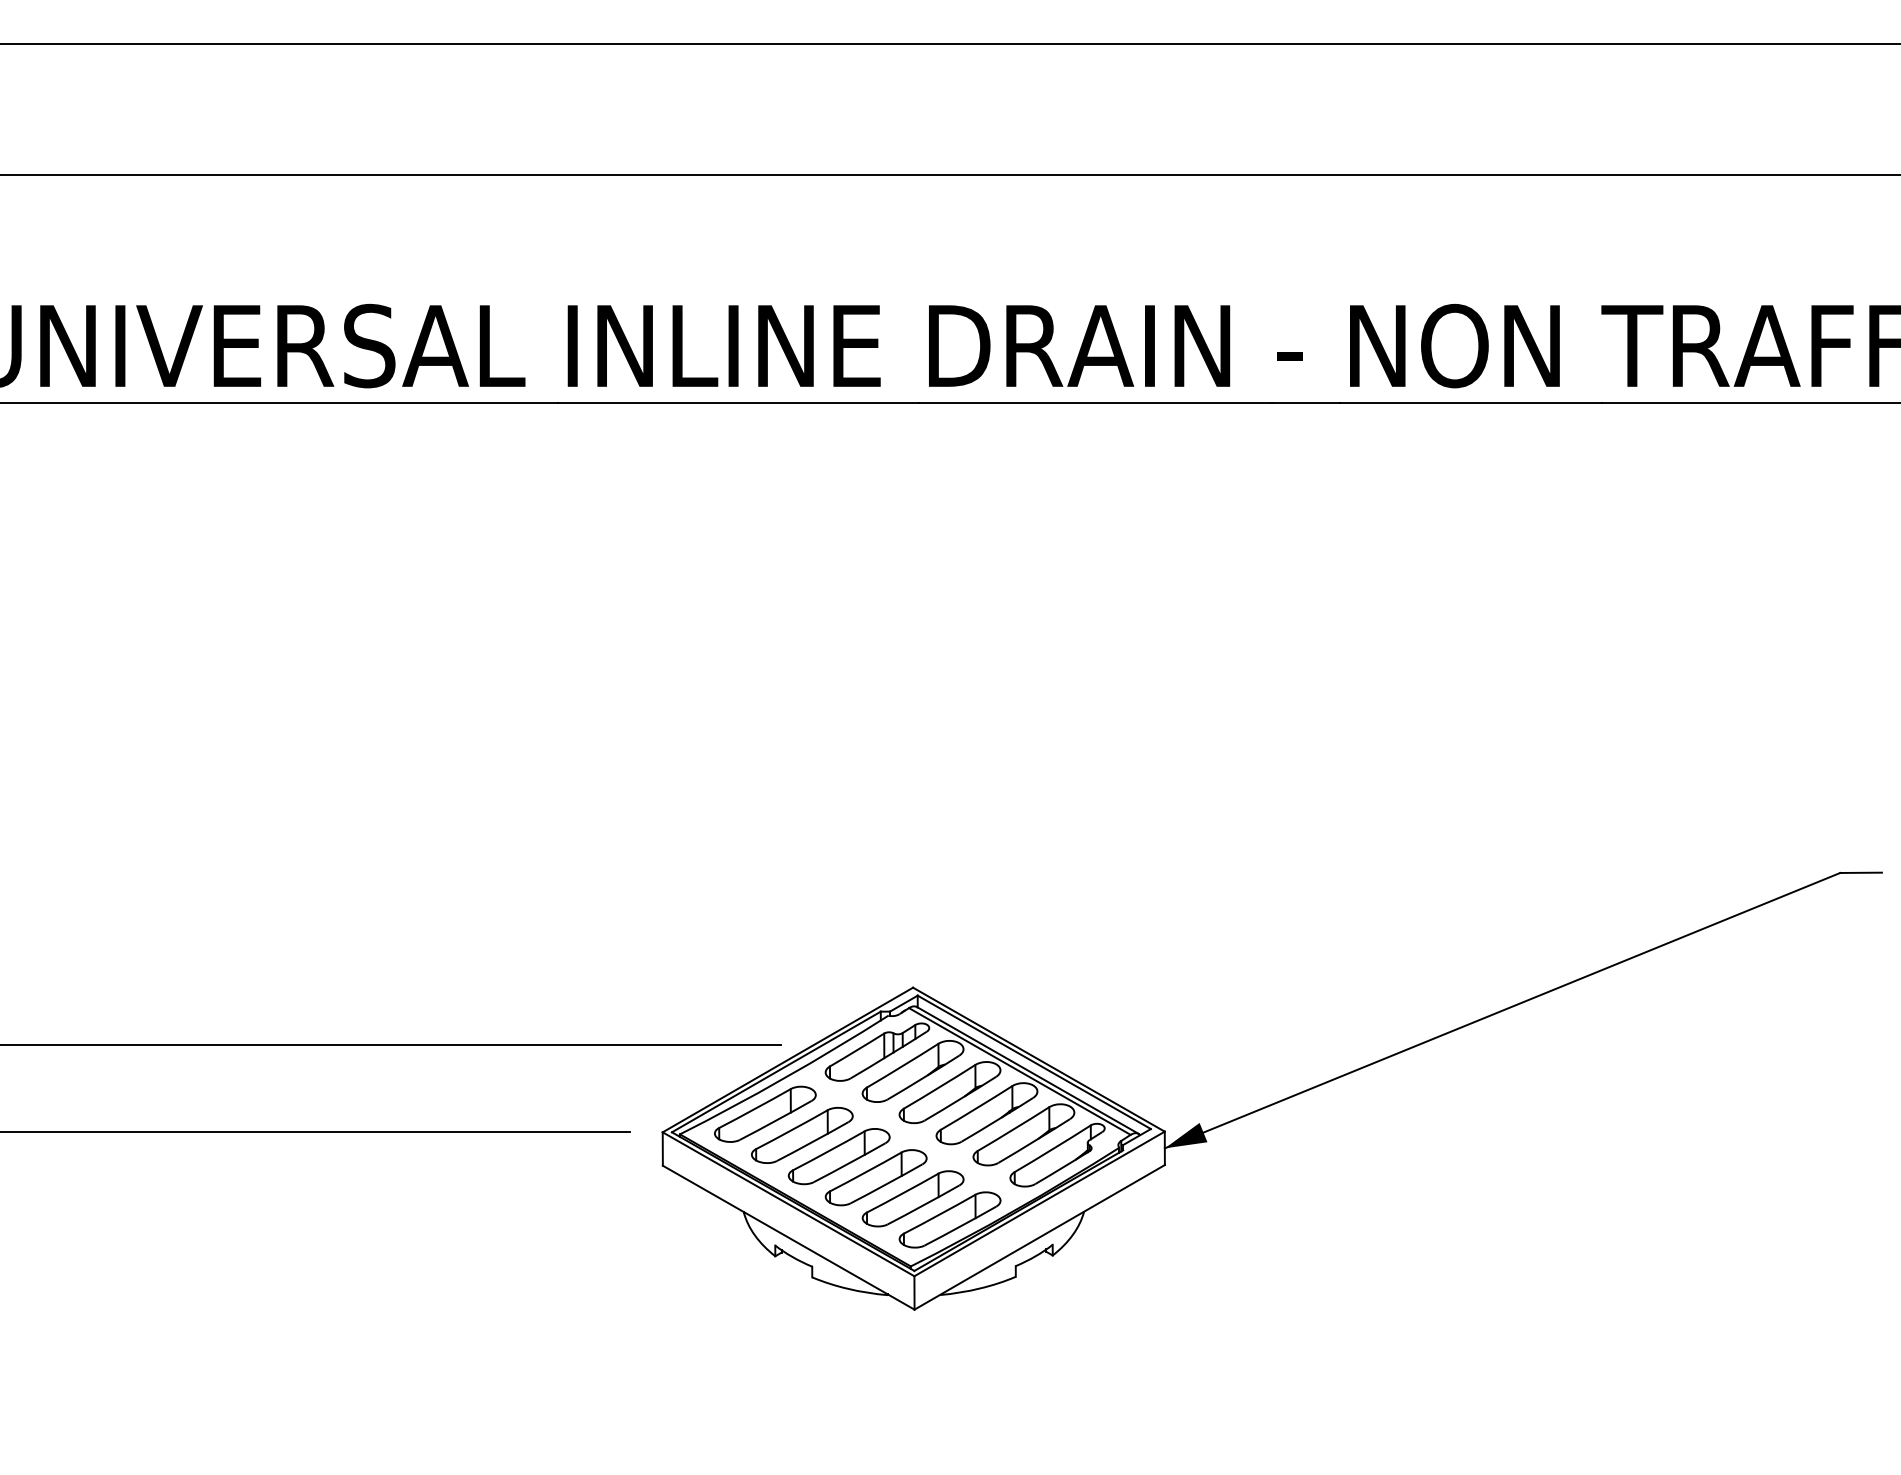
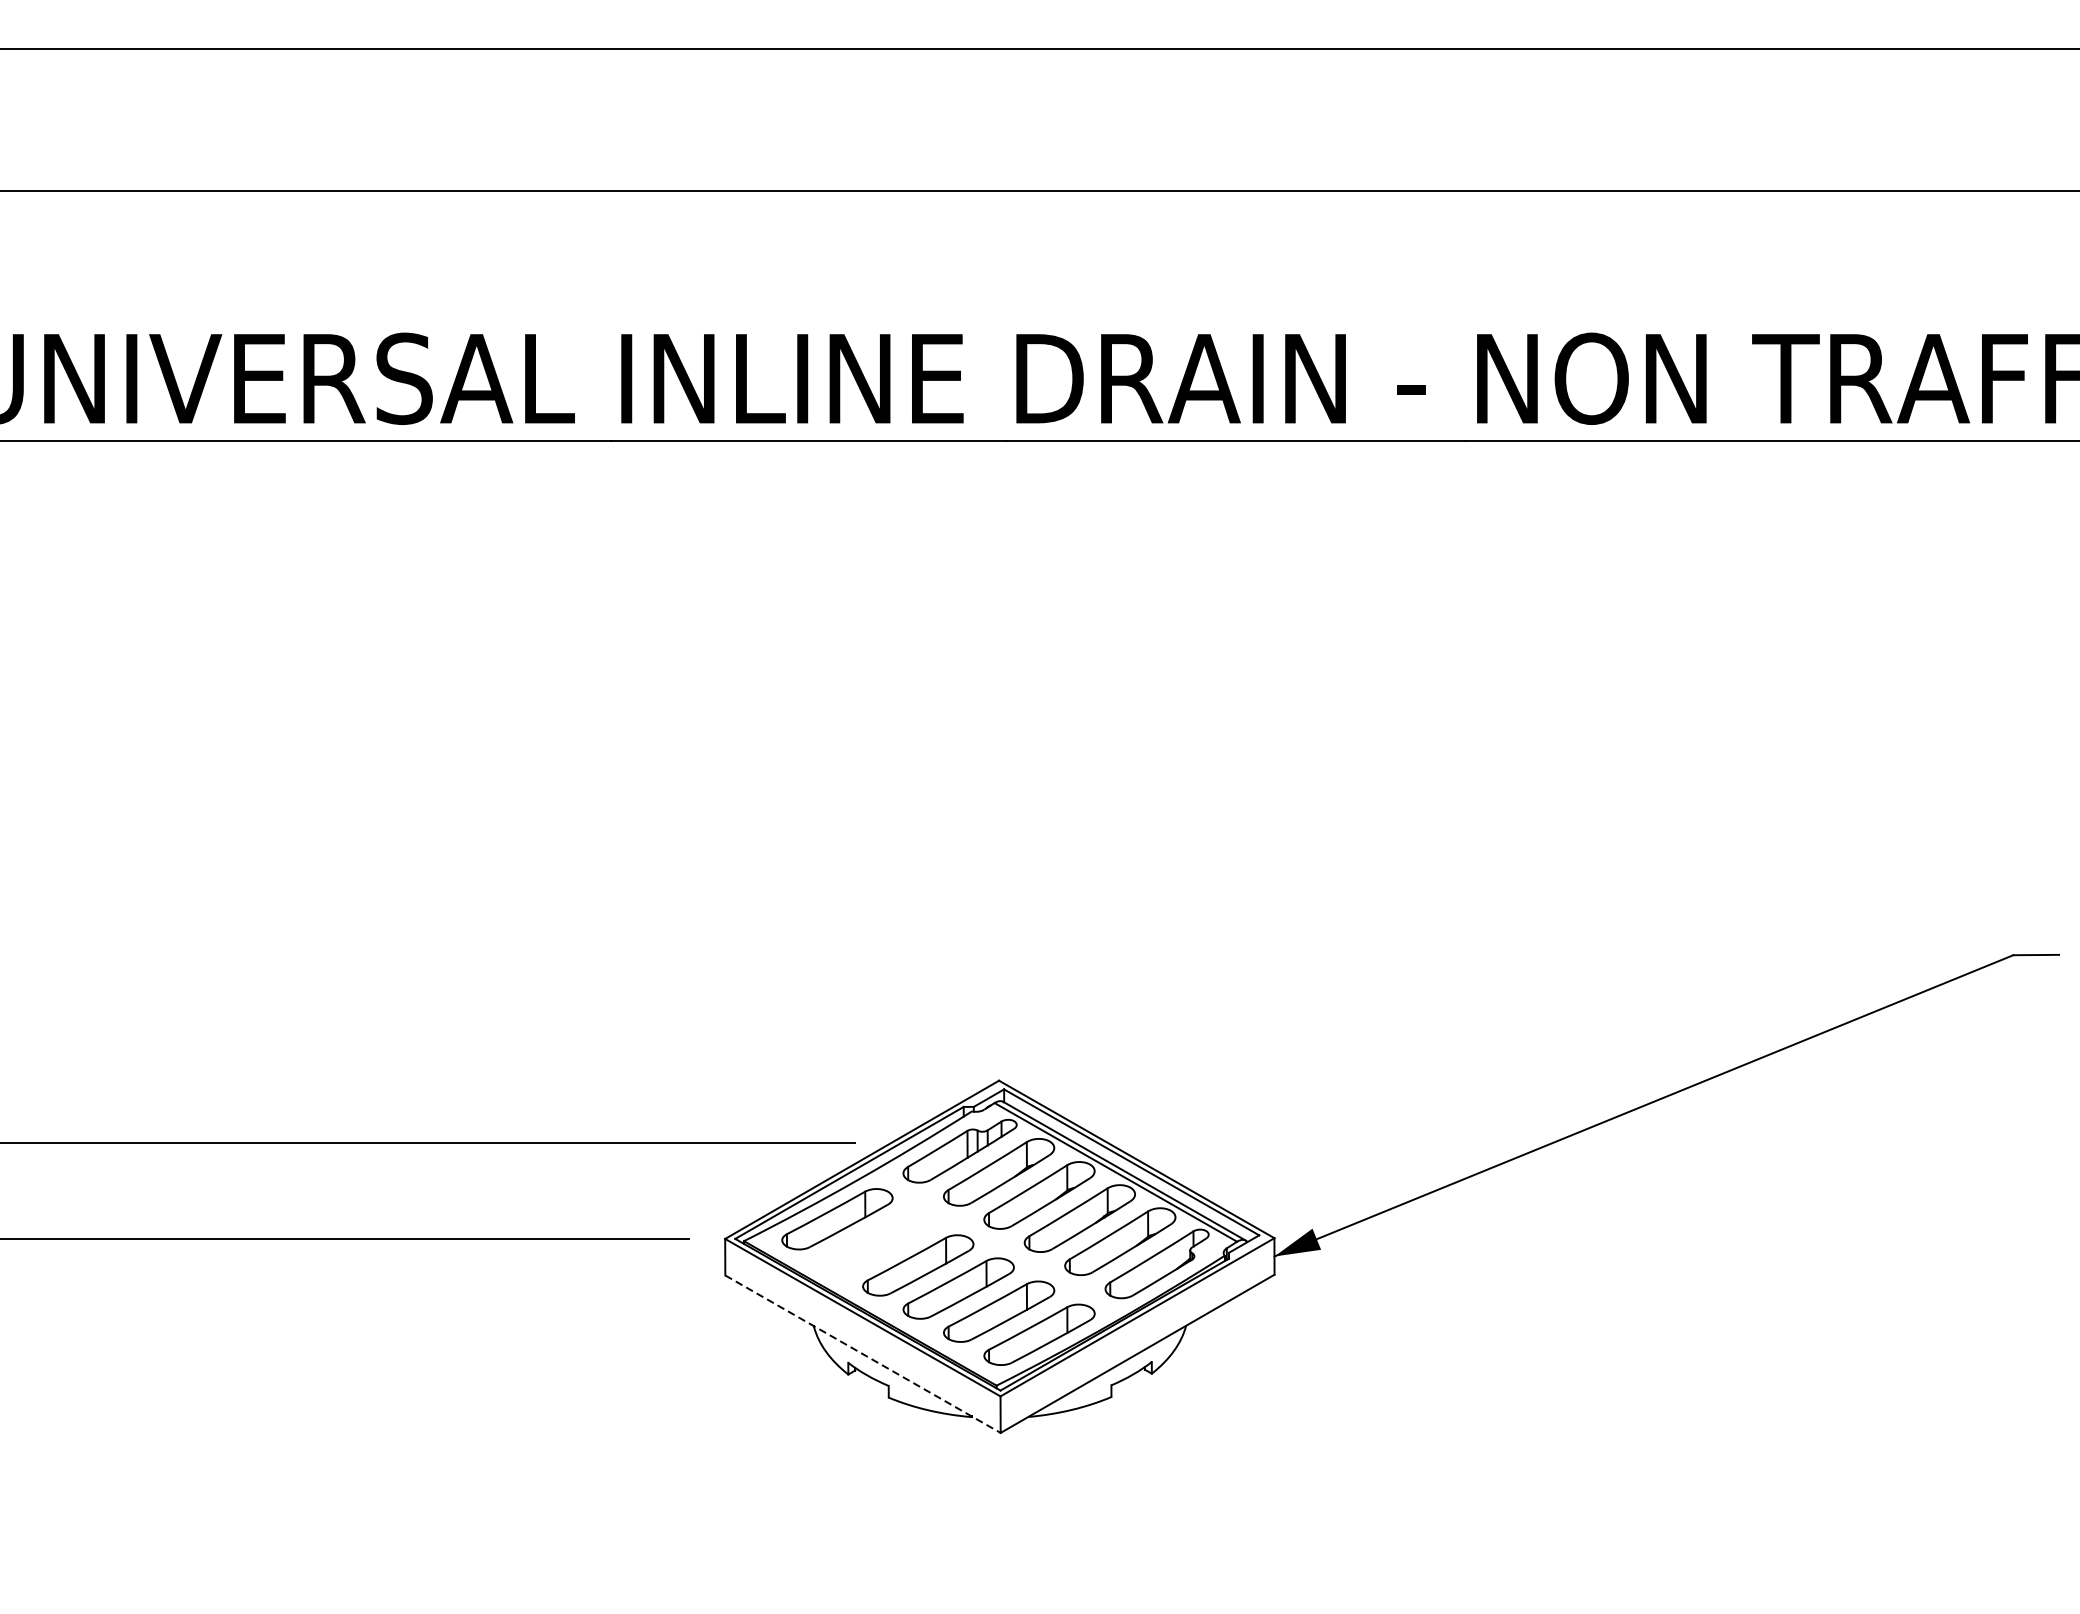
part: (802, 1135) -> (878, 1242), removed
line: (788, 1237) -> (862, 1354), solid -> dashed

